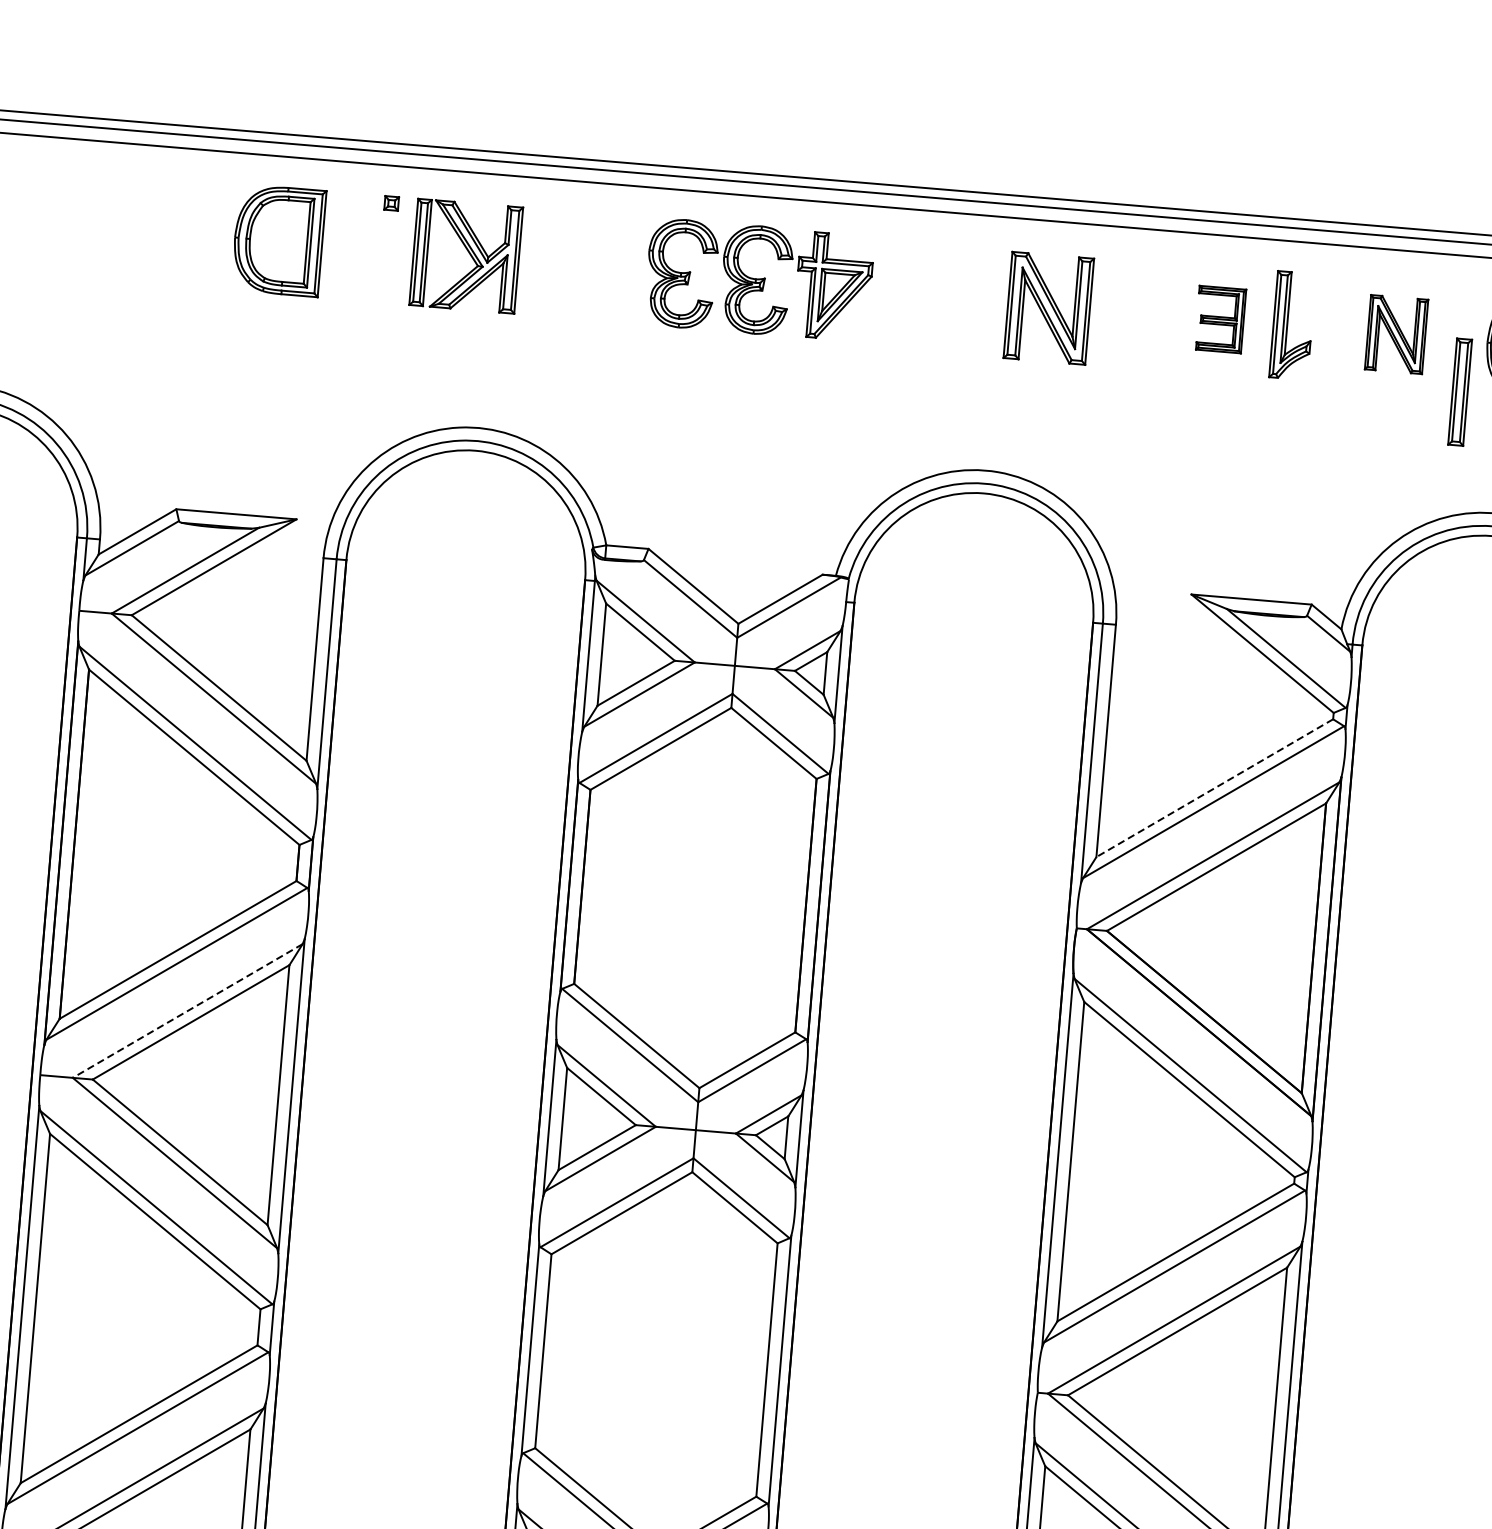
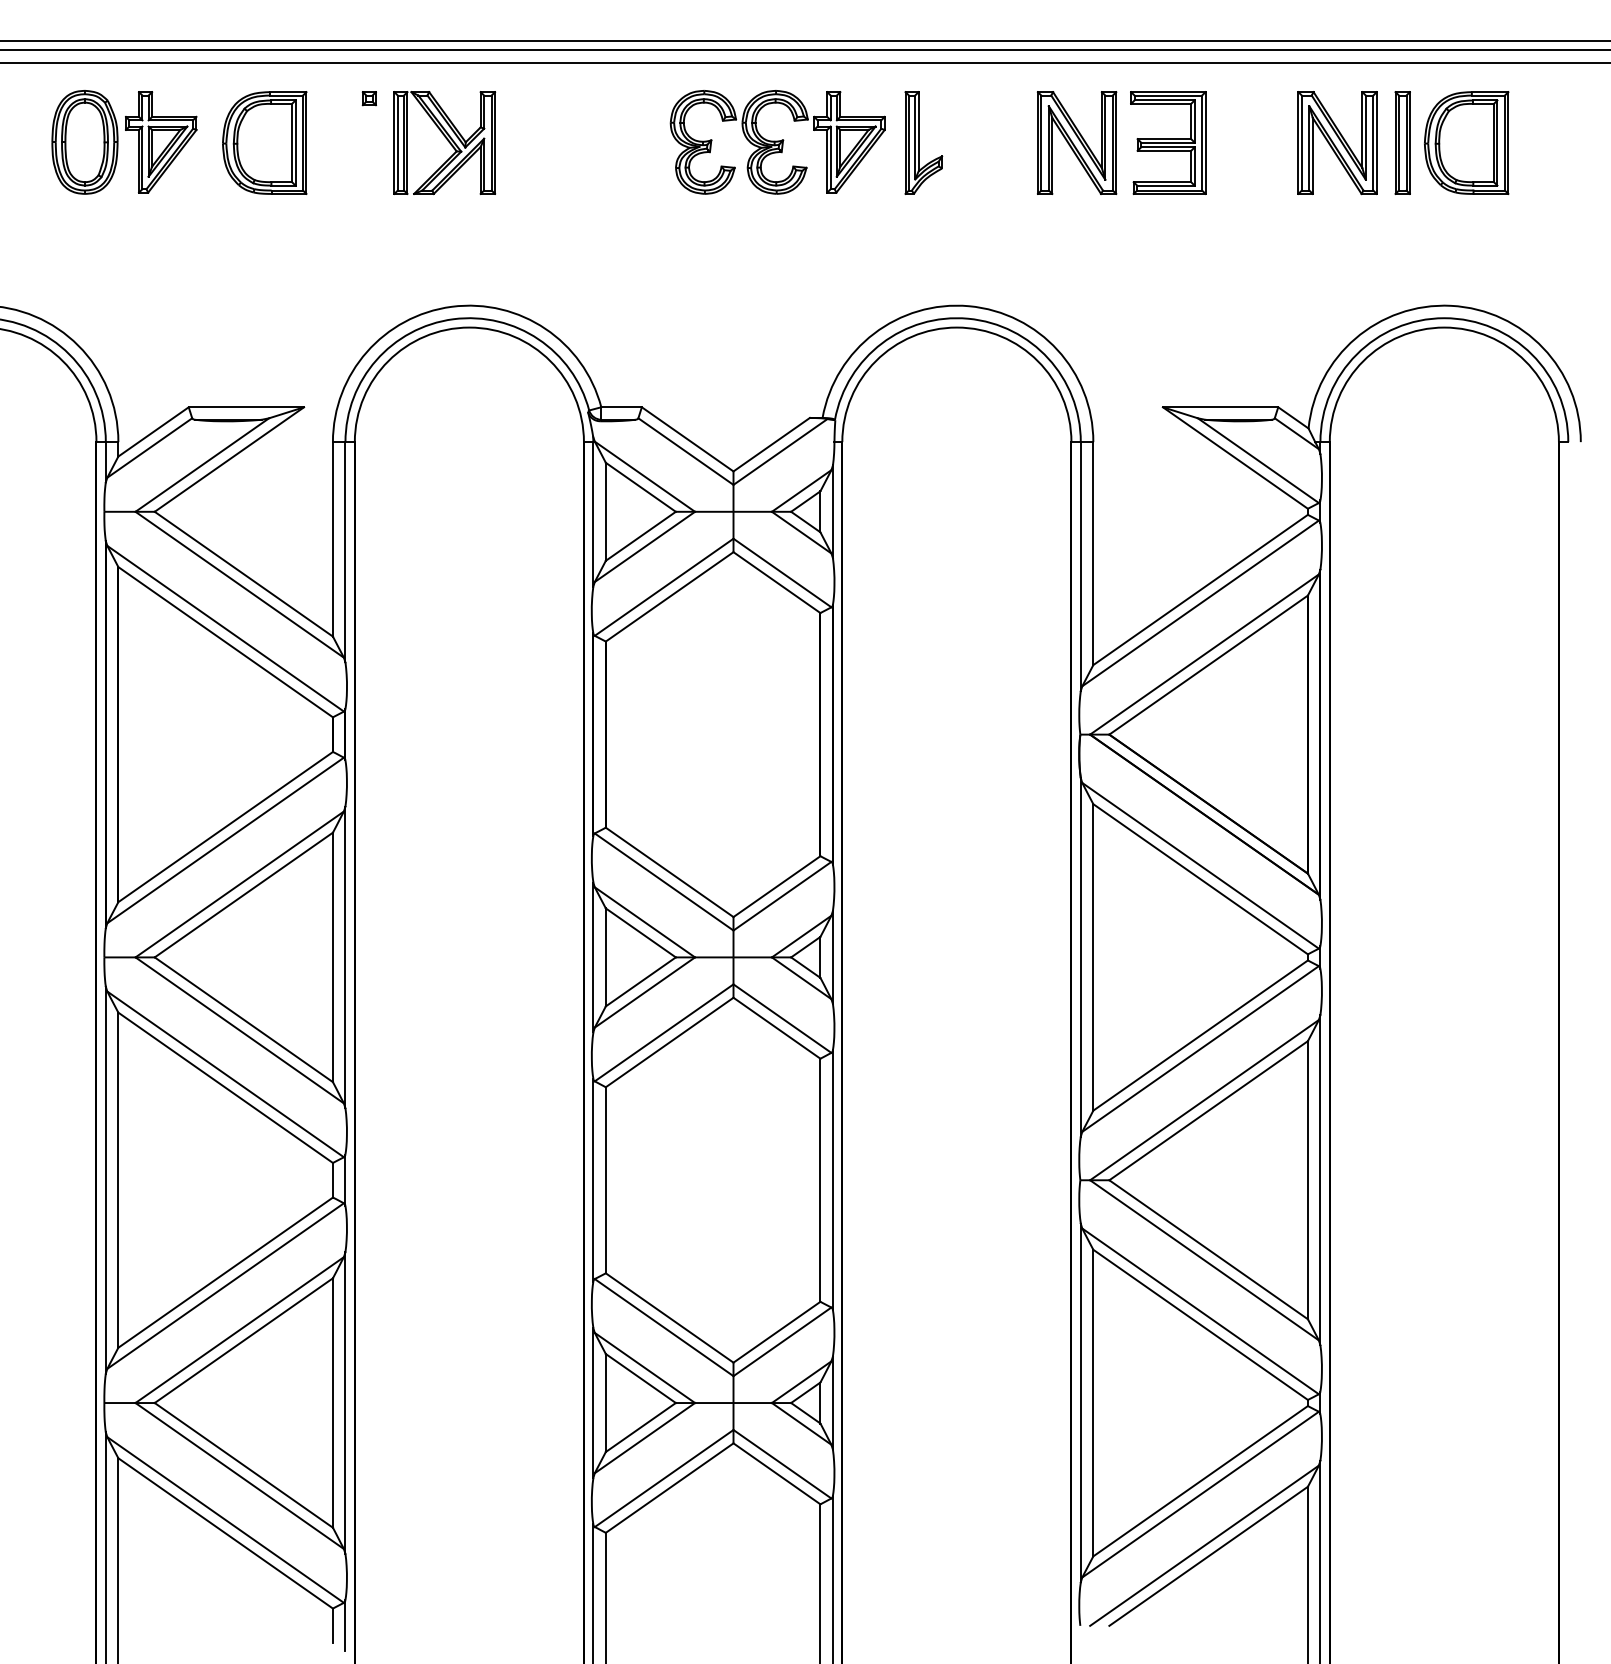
part: (132, 227) -> (124, 142), added
part: (758, 280) -> (777, 142), moved
part: (1048, 307) -> (1076, 142), moved
part: (1220, 319) -> (1168, 142), size x1.67
part: (1292, 325) -> (923, 142), moved
part: (1396, 334) -> (1337, 143), size x1.43
part: (1459, 391) -> (1402, 142), moved
line: (1214, 787) -> (1200, 589), dashed -> solid
line: (187, 1010) -> (239, 884), dashed -> solid

